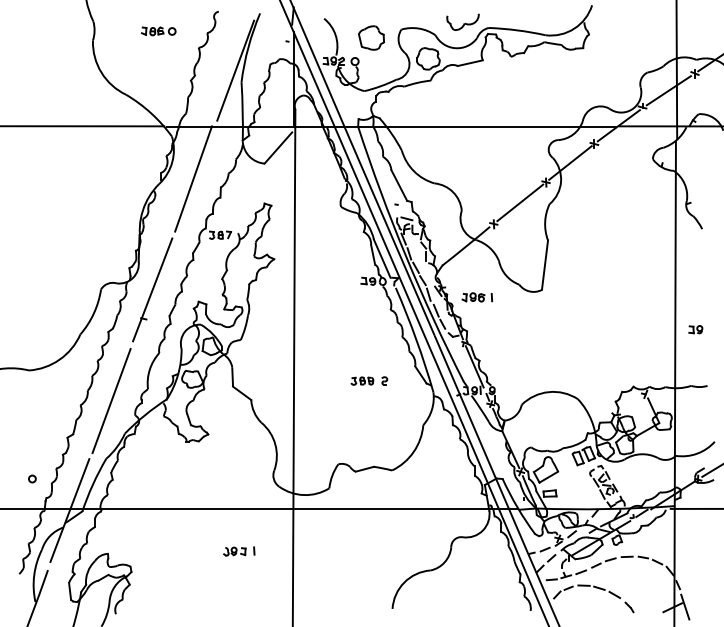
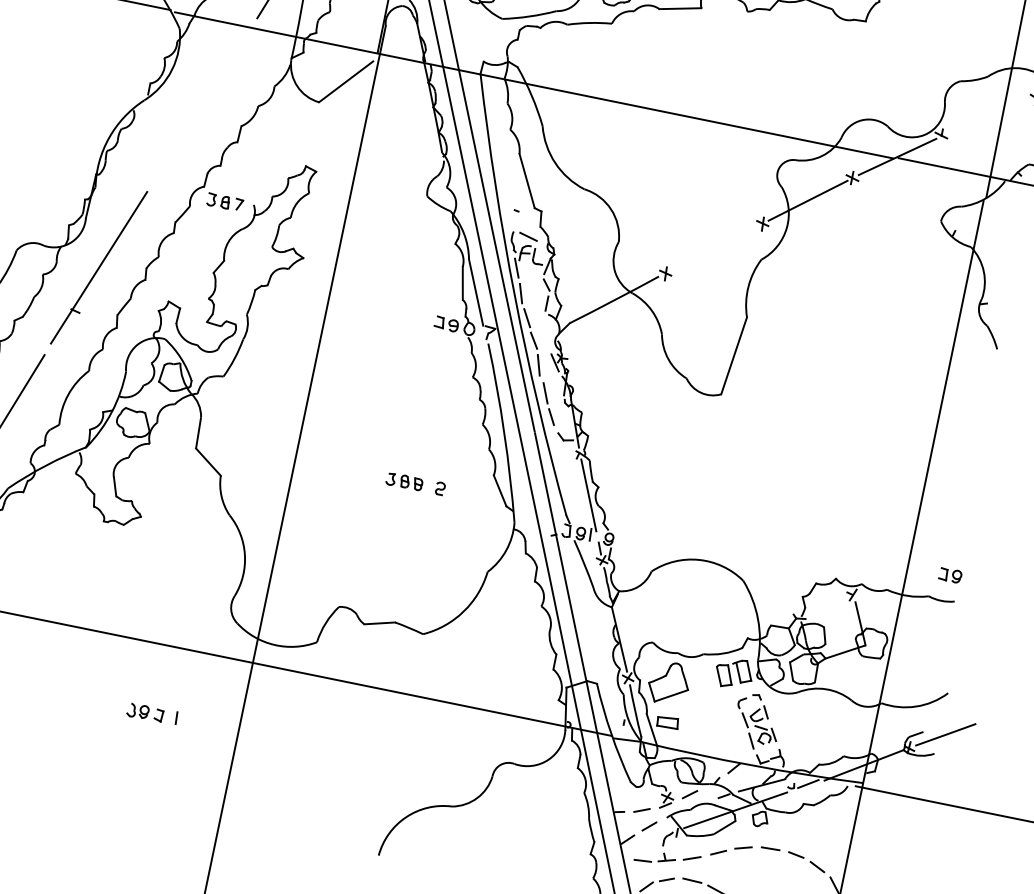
line: (668, 90) -> (988, 116), removed
line: (193, 178) -> (200, 102), removed
line: (520, 202) -> (715, 247), removed
part: (477, 297) -> (615, 385), removed
part: (695, 329) -> (950, 575), moved

